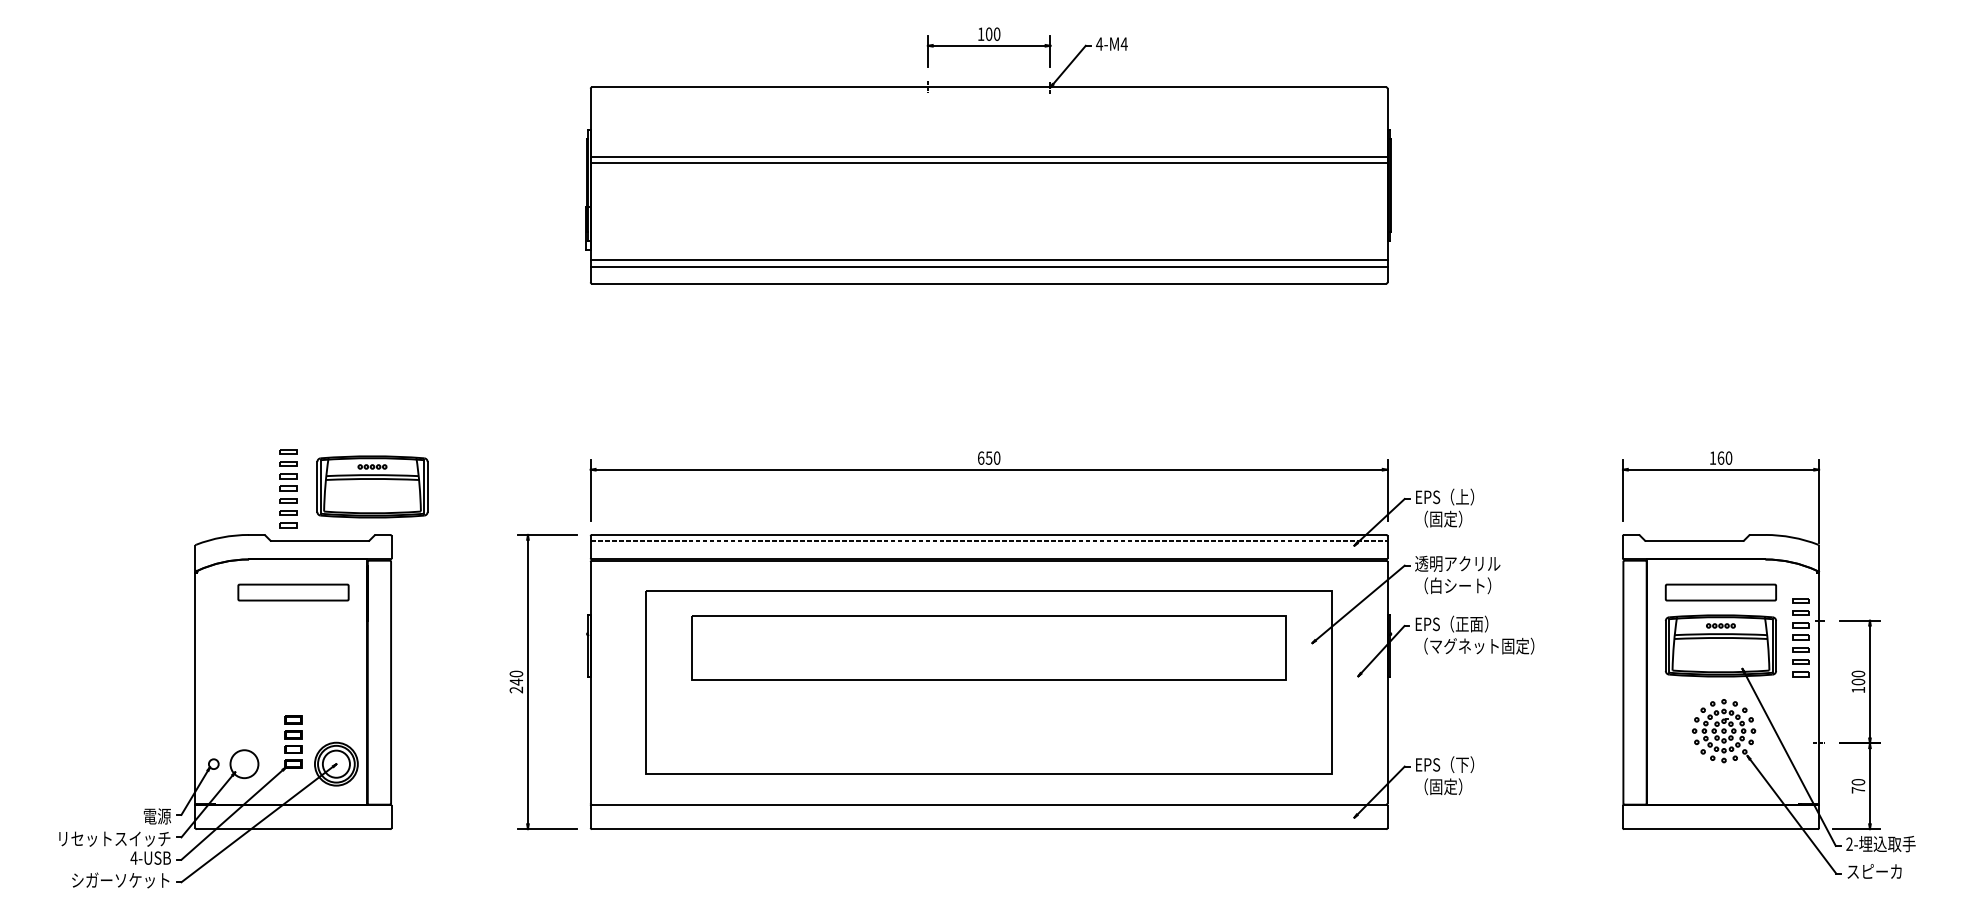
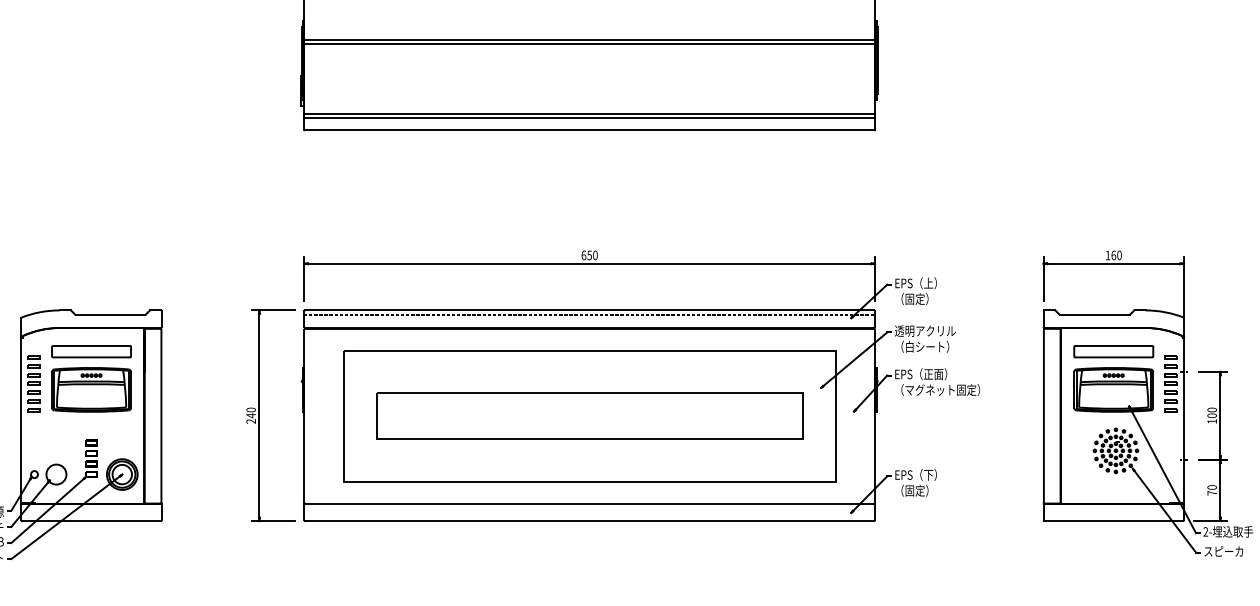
part: (372, 486) -> (91, 389), moved
part: (288, 488) -> (34, 383), moved
part: (988, 647) -> (589, 416), moved

